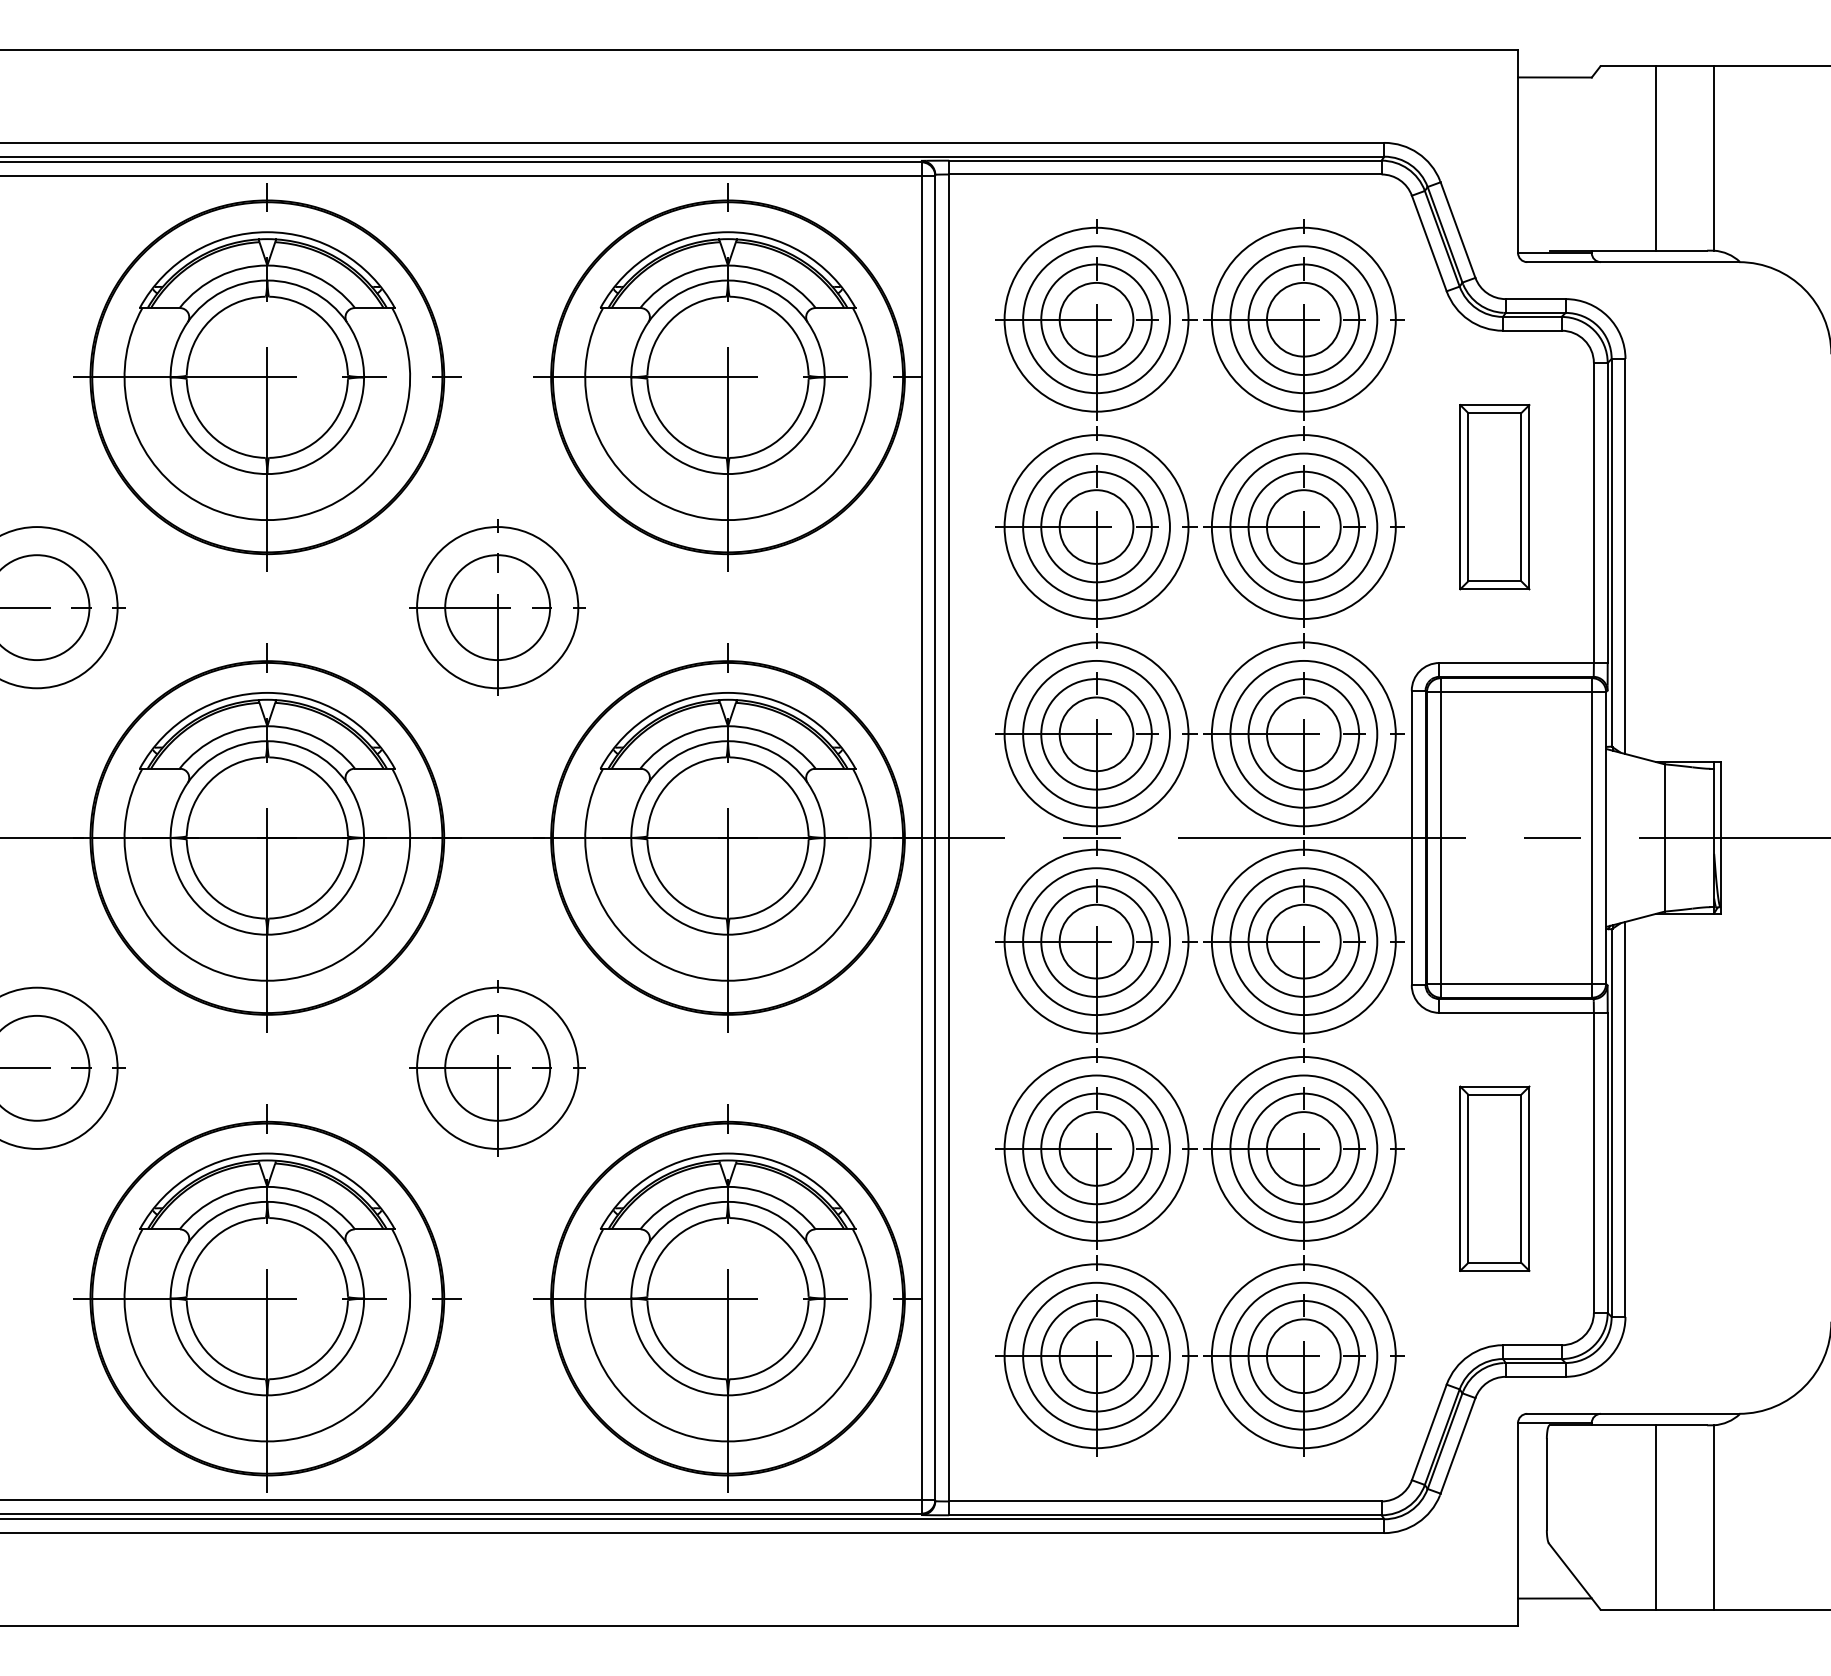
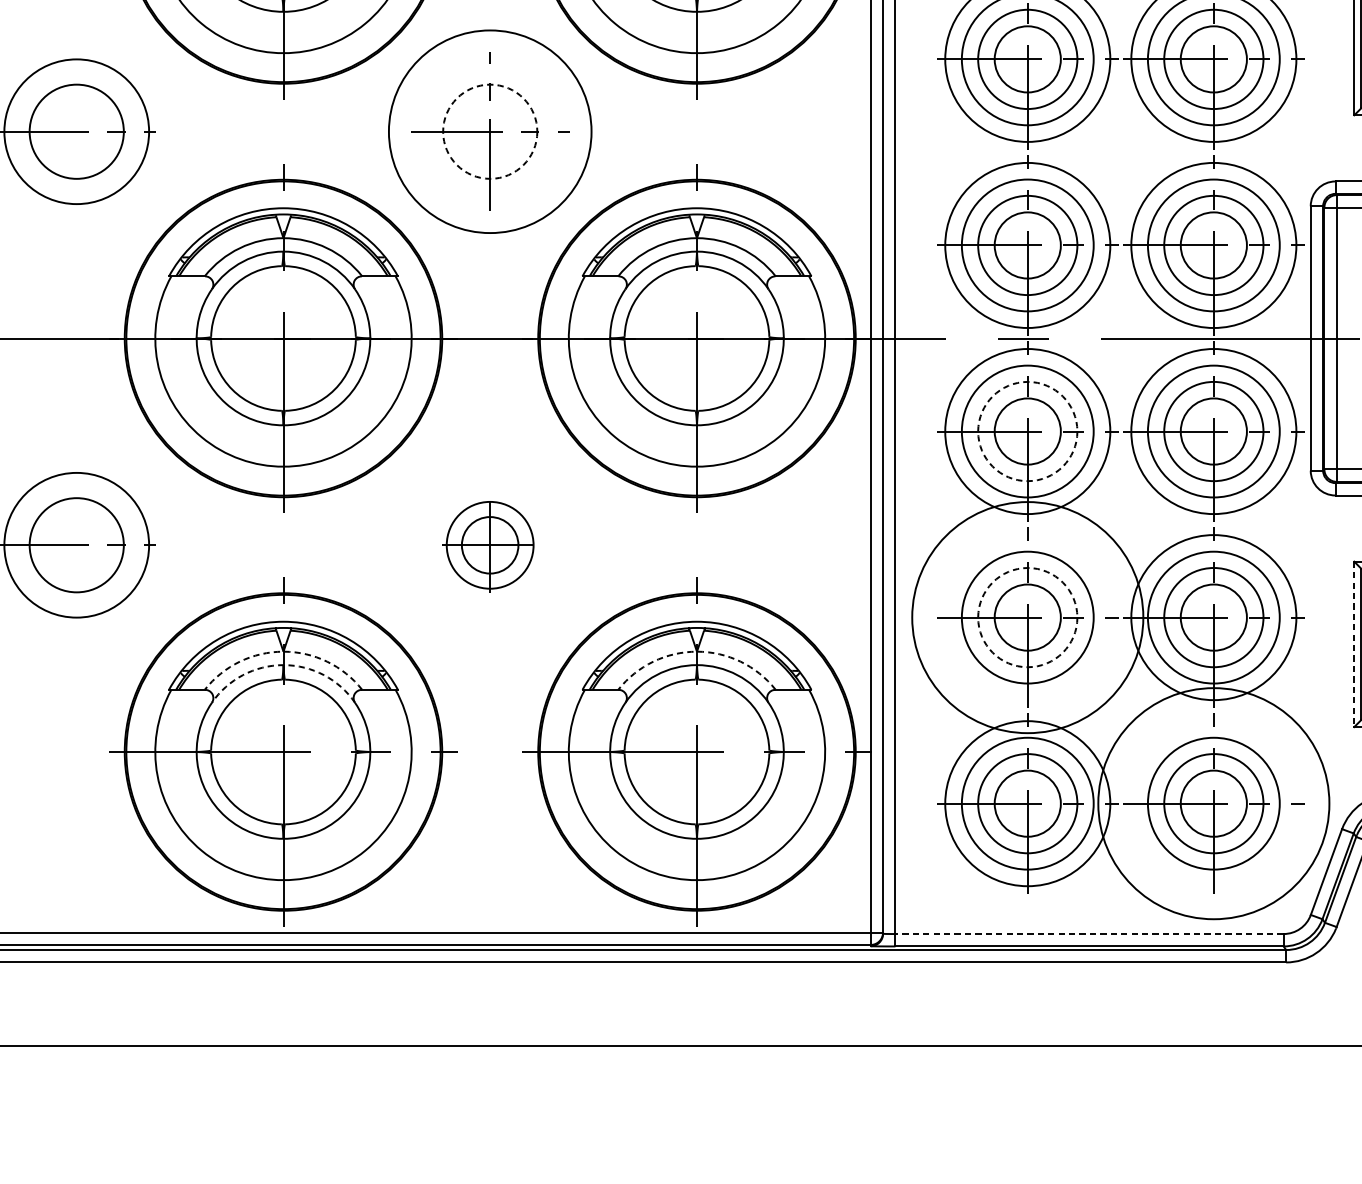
circle: (497, 607) -> (490, 131), size x1.4
circle: (497, 607) -> (490, 131), solid -> dashed
circle: (1096, 941) -> (1027, 431), solid -> dashed
part: (497, 1068) -> (490, 545), size x0.6
circle: (1096, 1148) -> (1027, 617), size x1.4
circle: (1096, 1148) -> (1027, 617), solid -> dashed
line: (1460, 1179) -> (1354, 645), solid -> dashed
arc: (267, 1186) -> (283, 651), solid -> dashed
arc: (728, 1186) -> (697, 651), solid -> dashed
arc: (267, 1201) -> (283, 664), solid -> dashed
circle: (1303, 1356) -> (1213, 803), size x1.4
line: (1164, 1501) -> (1088, 934), solid -> dashed

